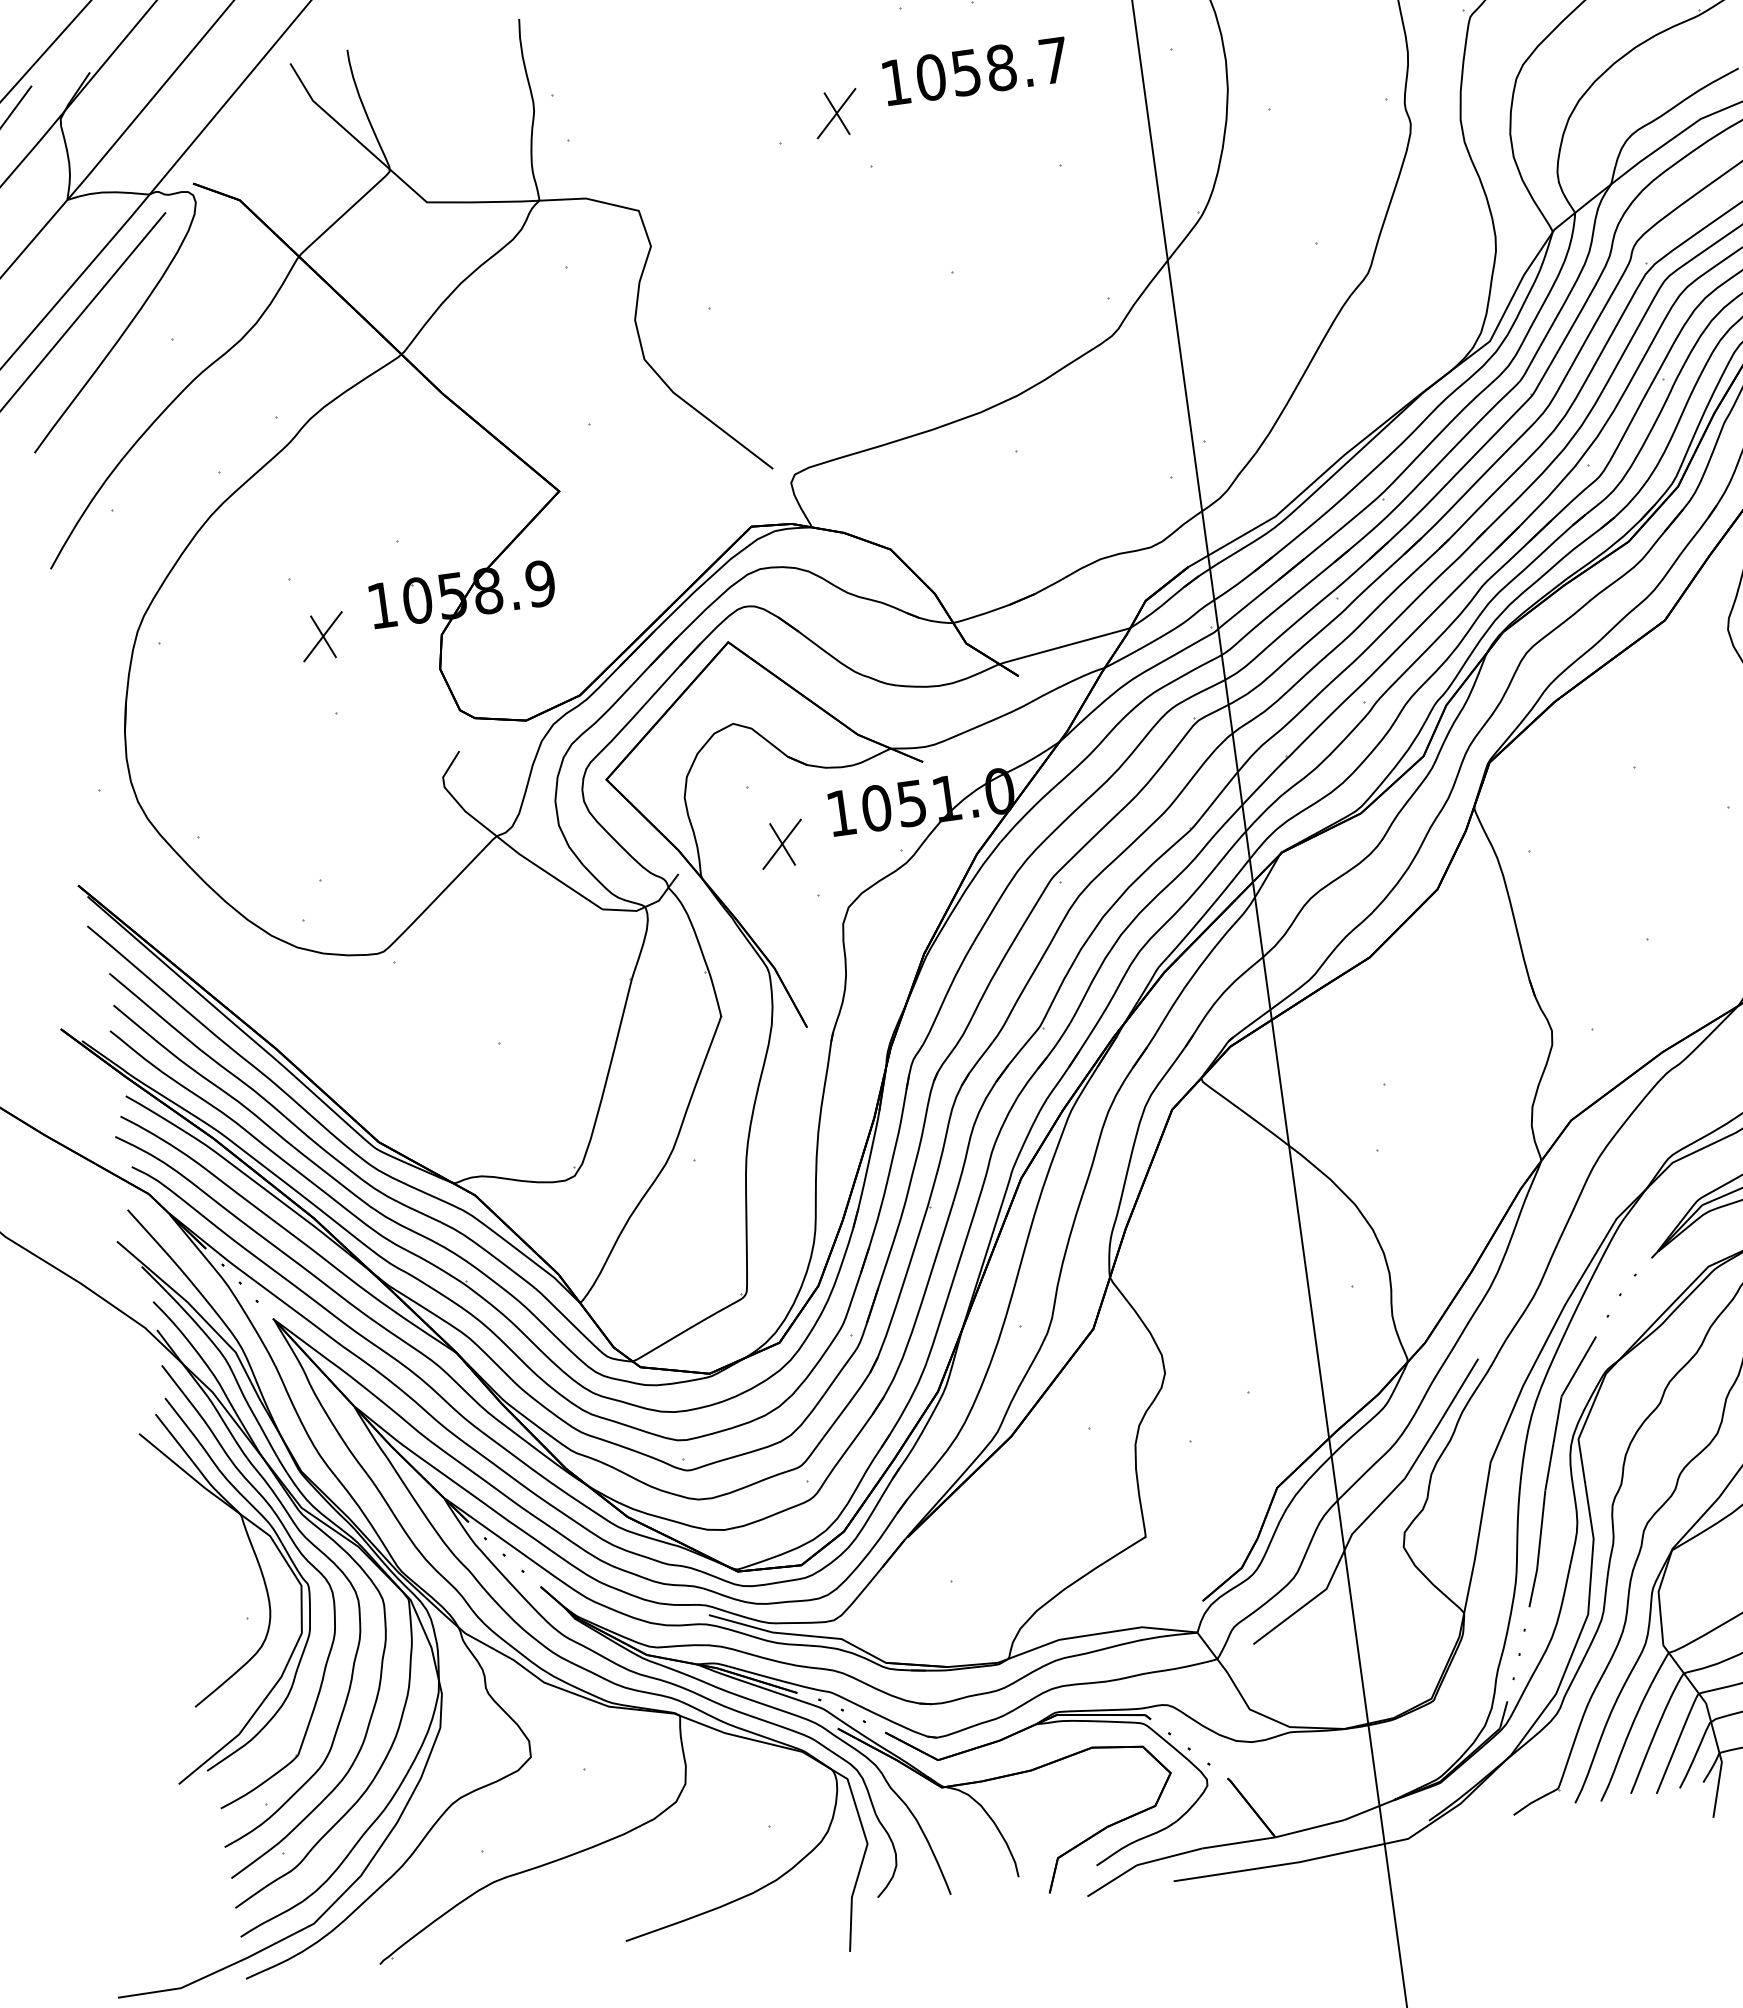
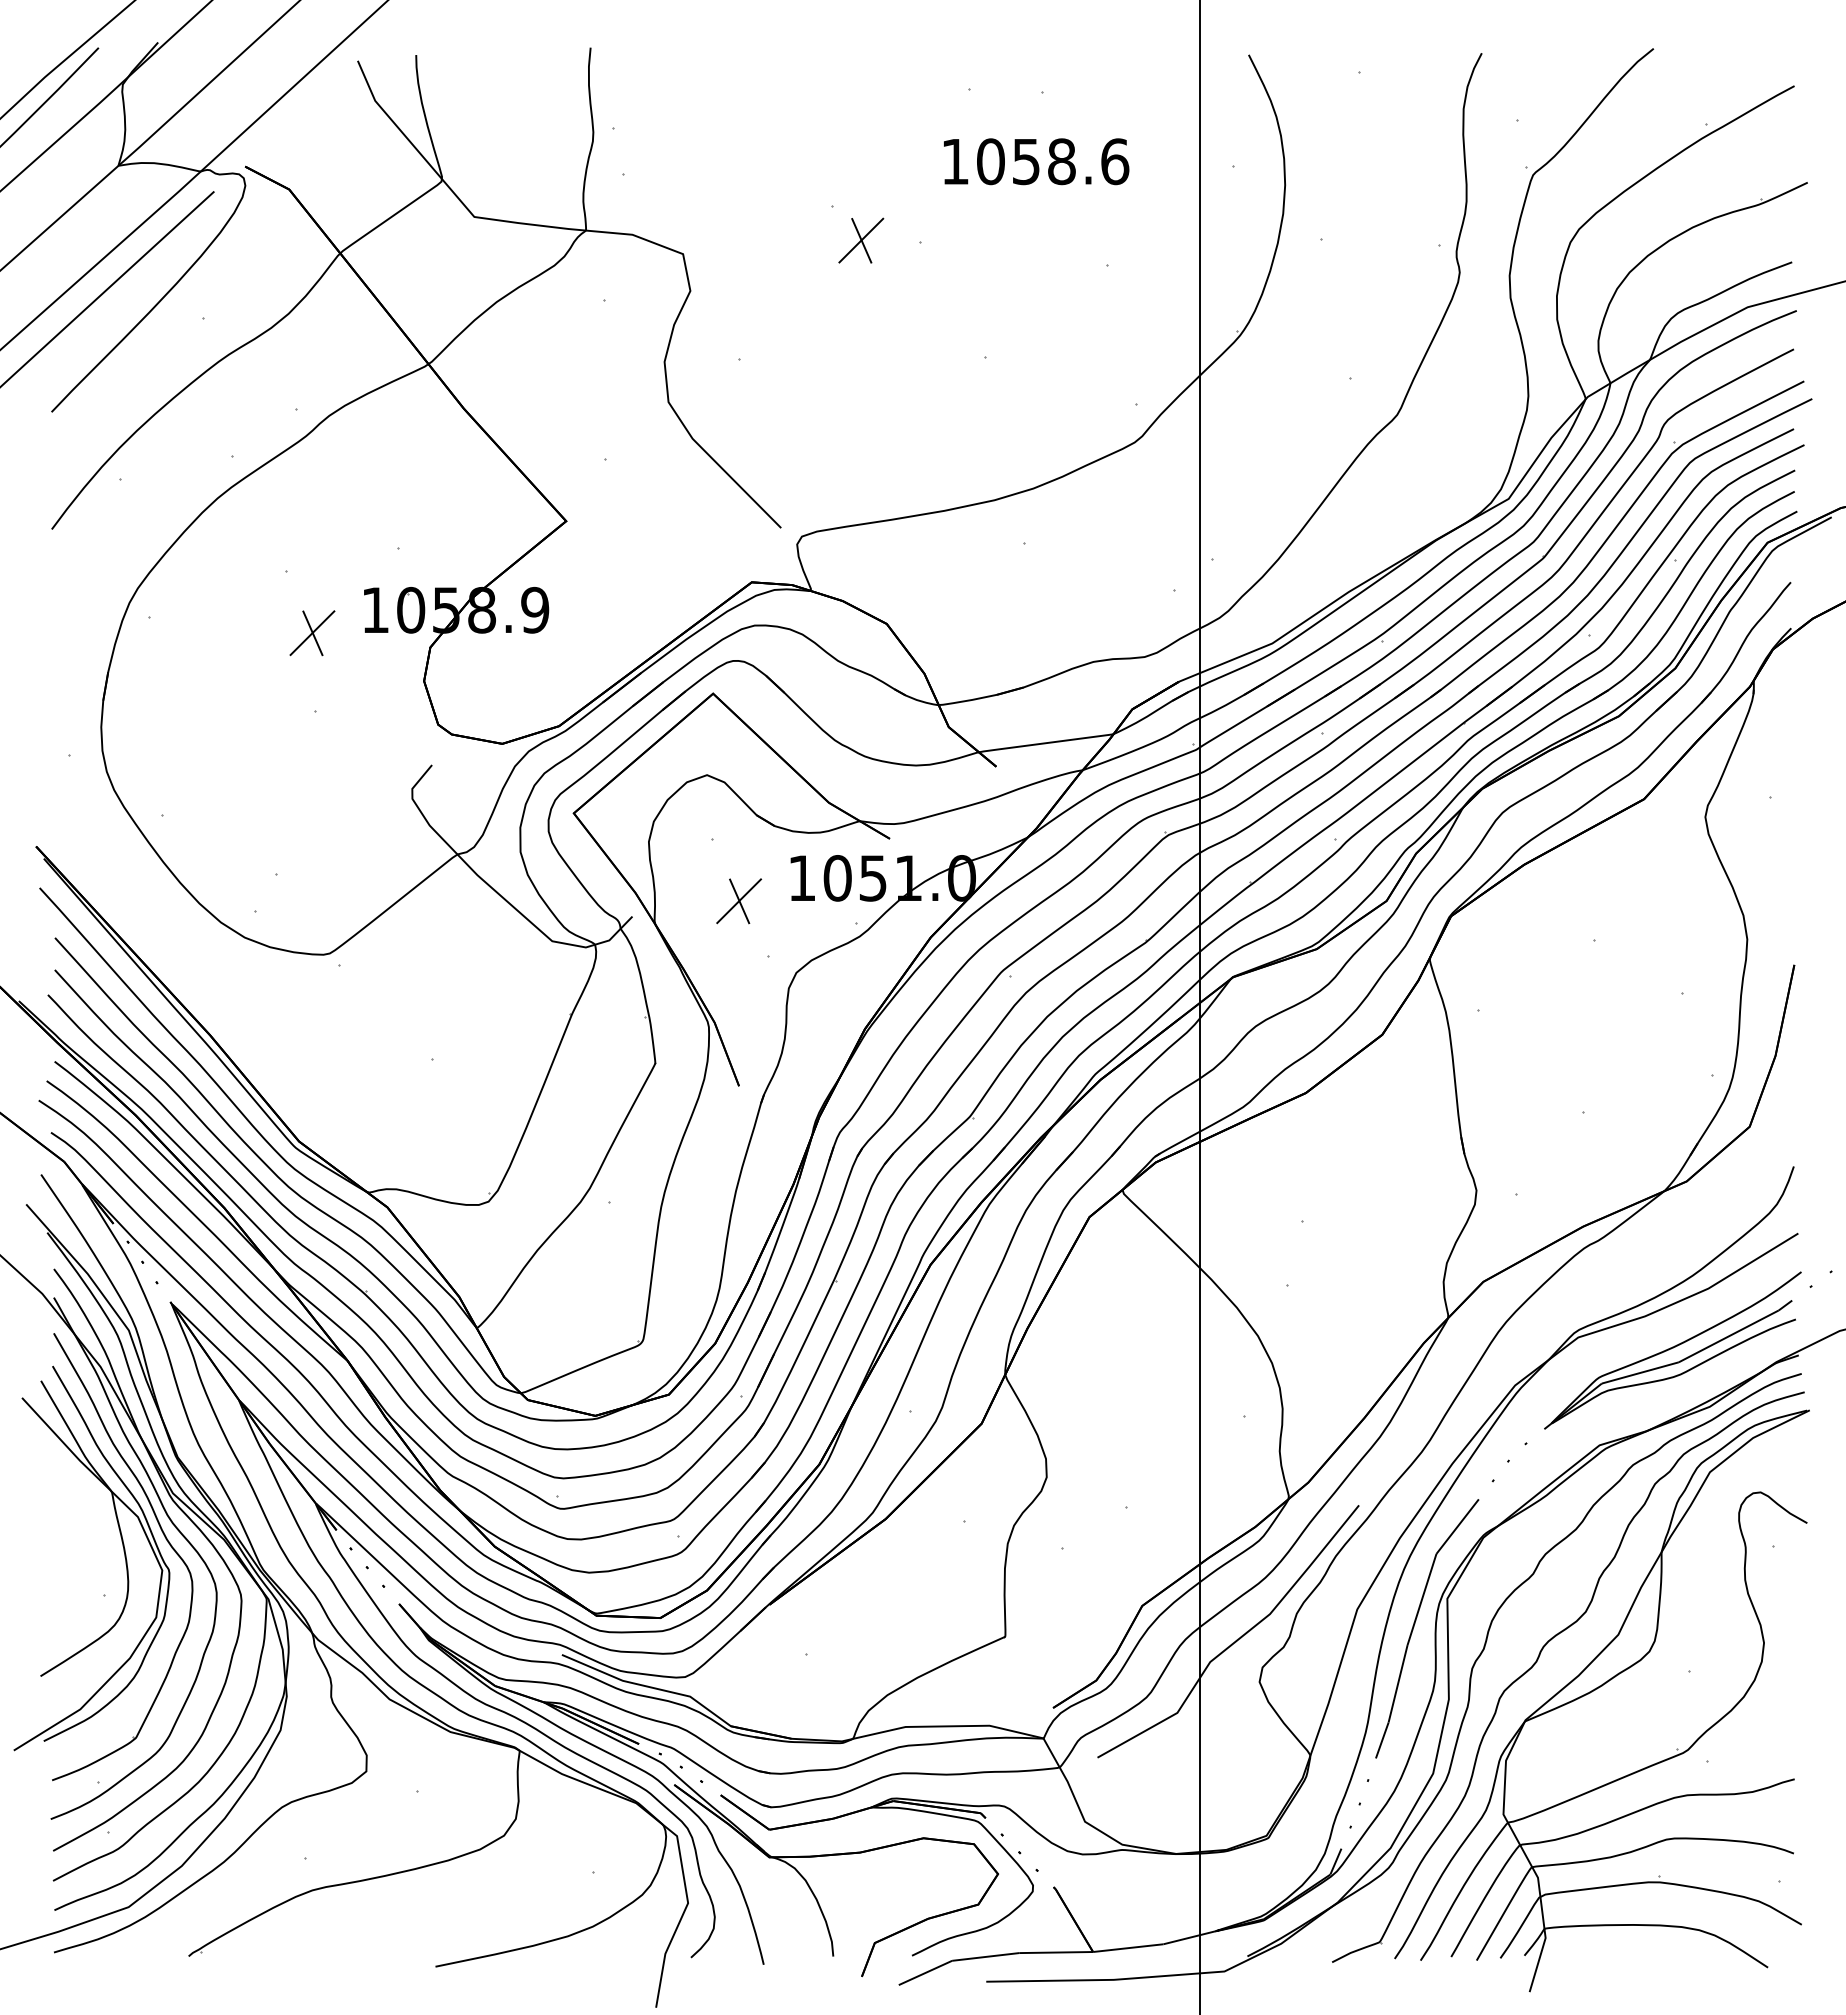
text: (1054, 60) -> (1115, 161), 1058.7 -> 1058.6
part: (836, 113) -> (861, 240), moved

